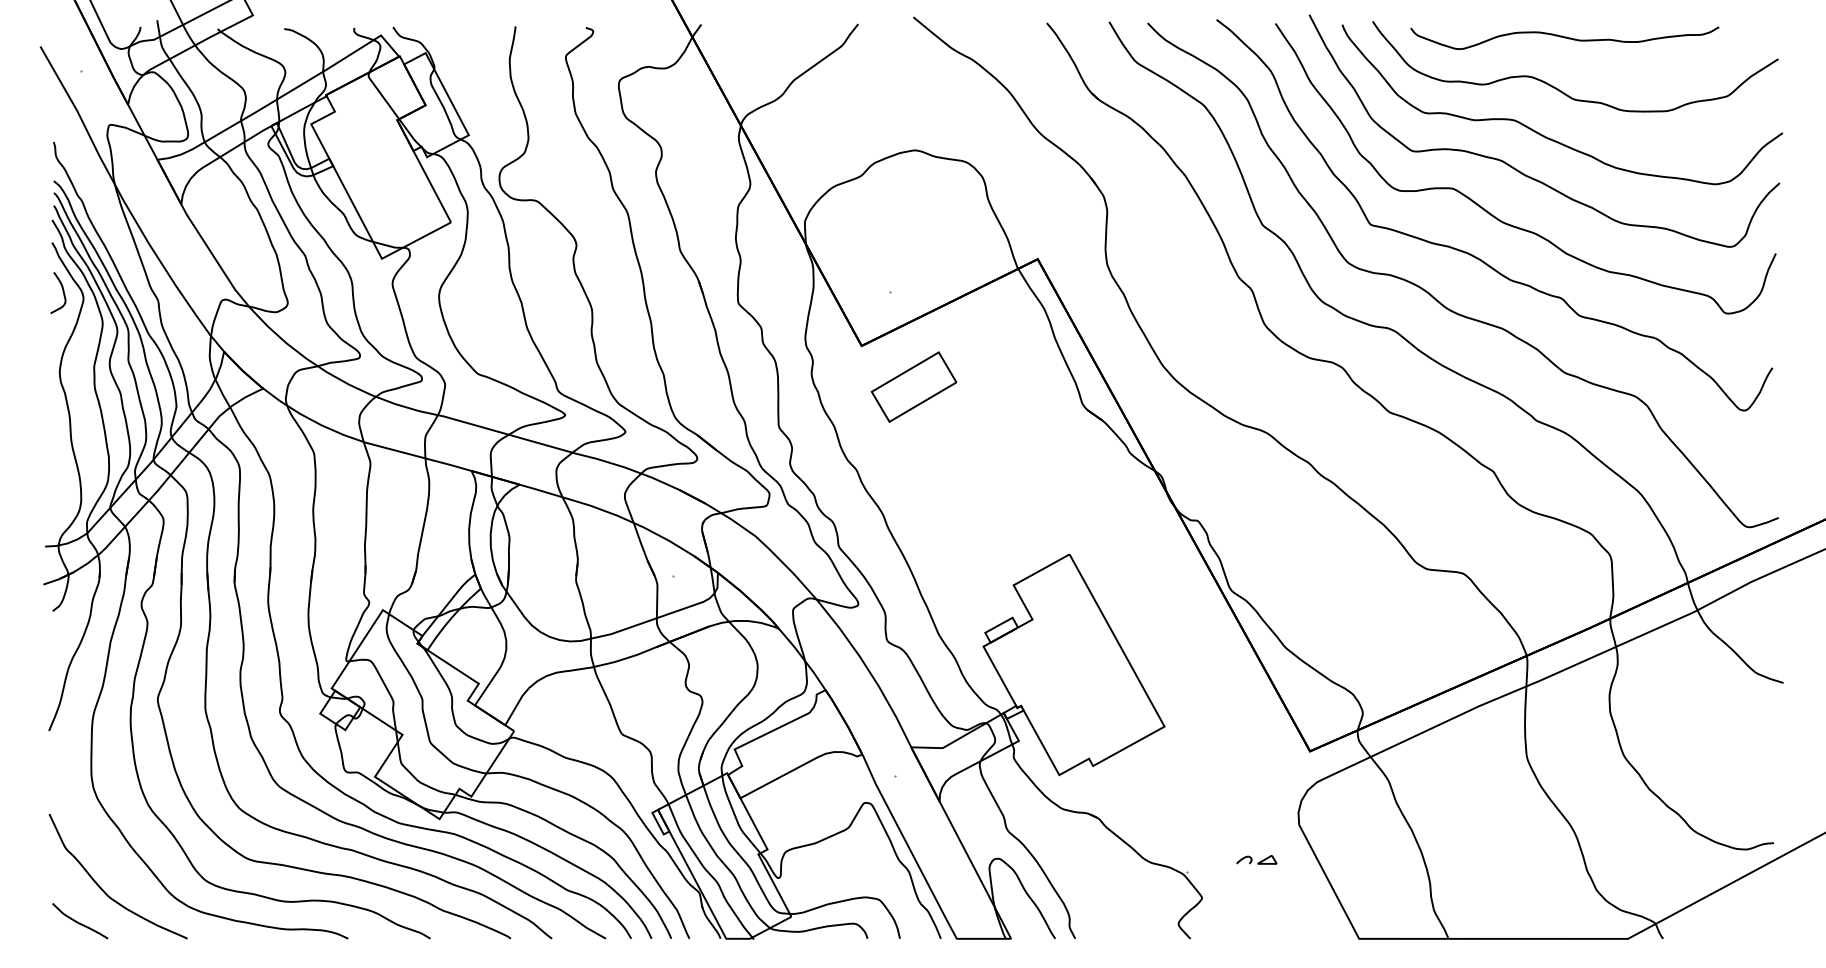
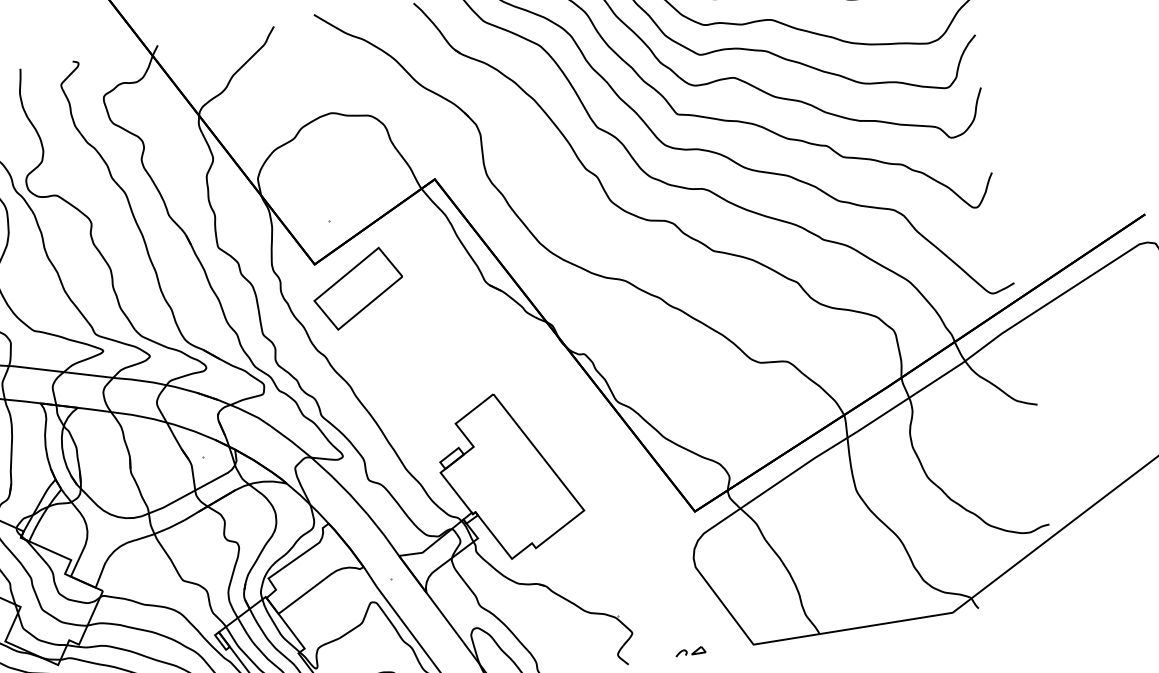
part: (913, 386) -> (357, 288), size x1.43
part: (1256, 859) -> (690, 651), moved

